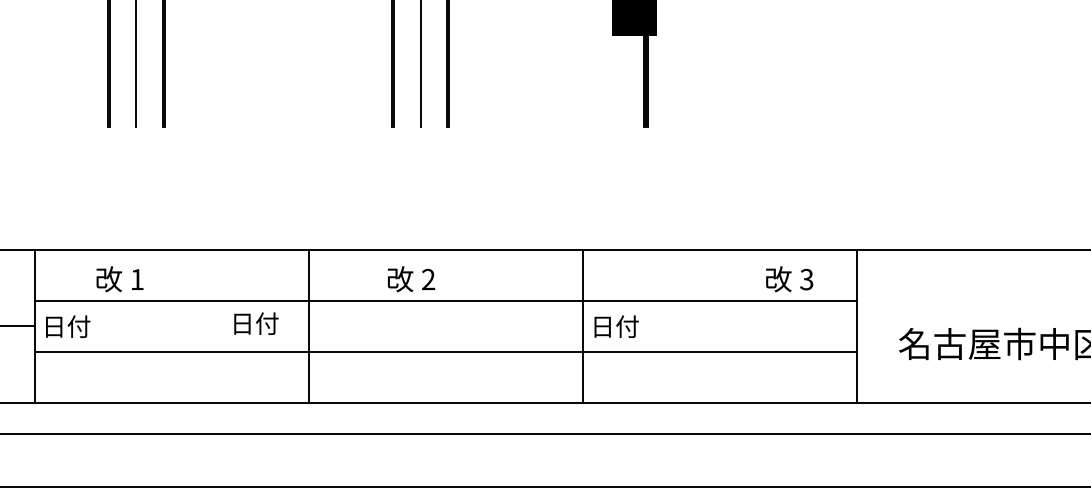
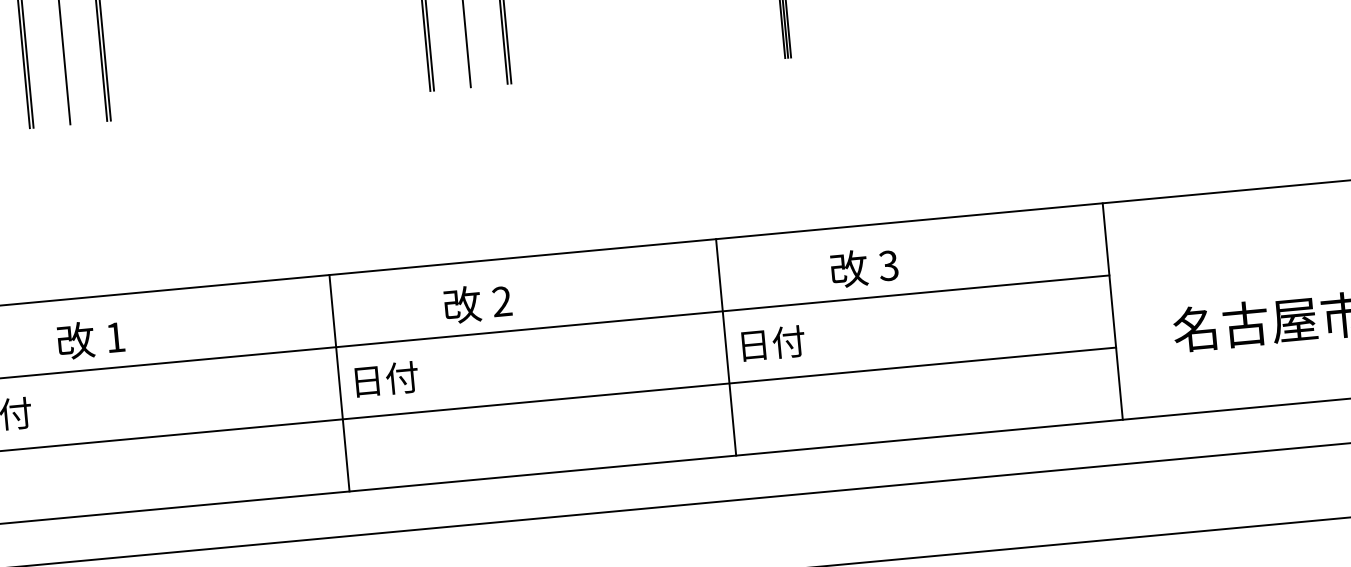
text: (119, 279) -> (90, 339), moved
text: (789, 279) -> (864, 267), moved
text: (256, 323) -> (387, 379), moved

